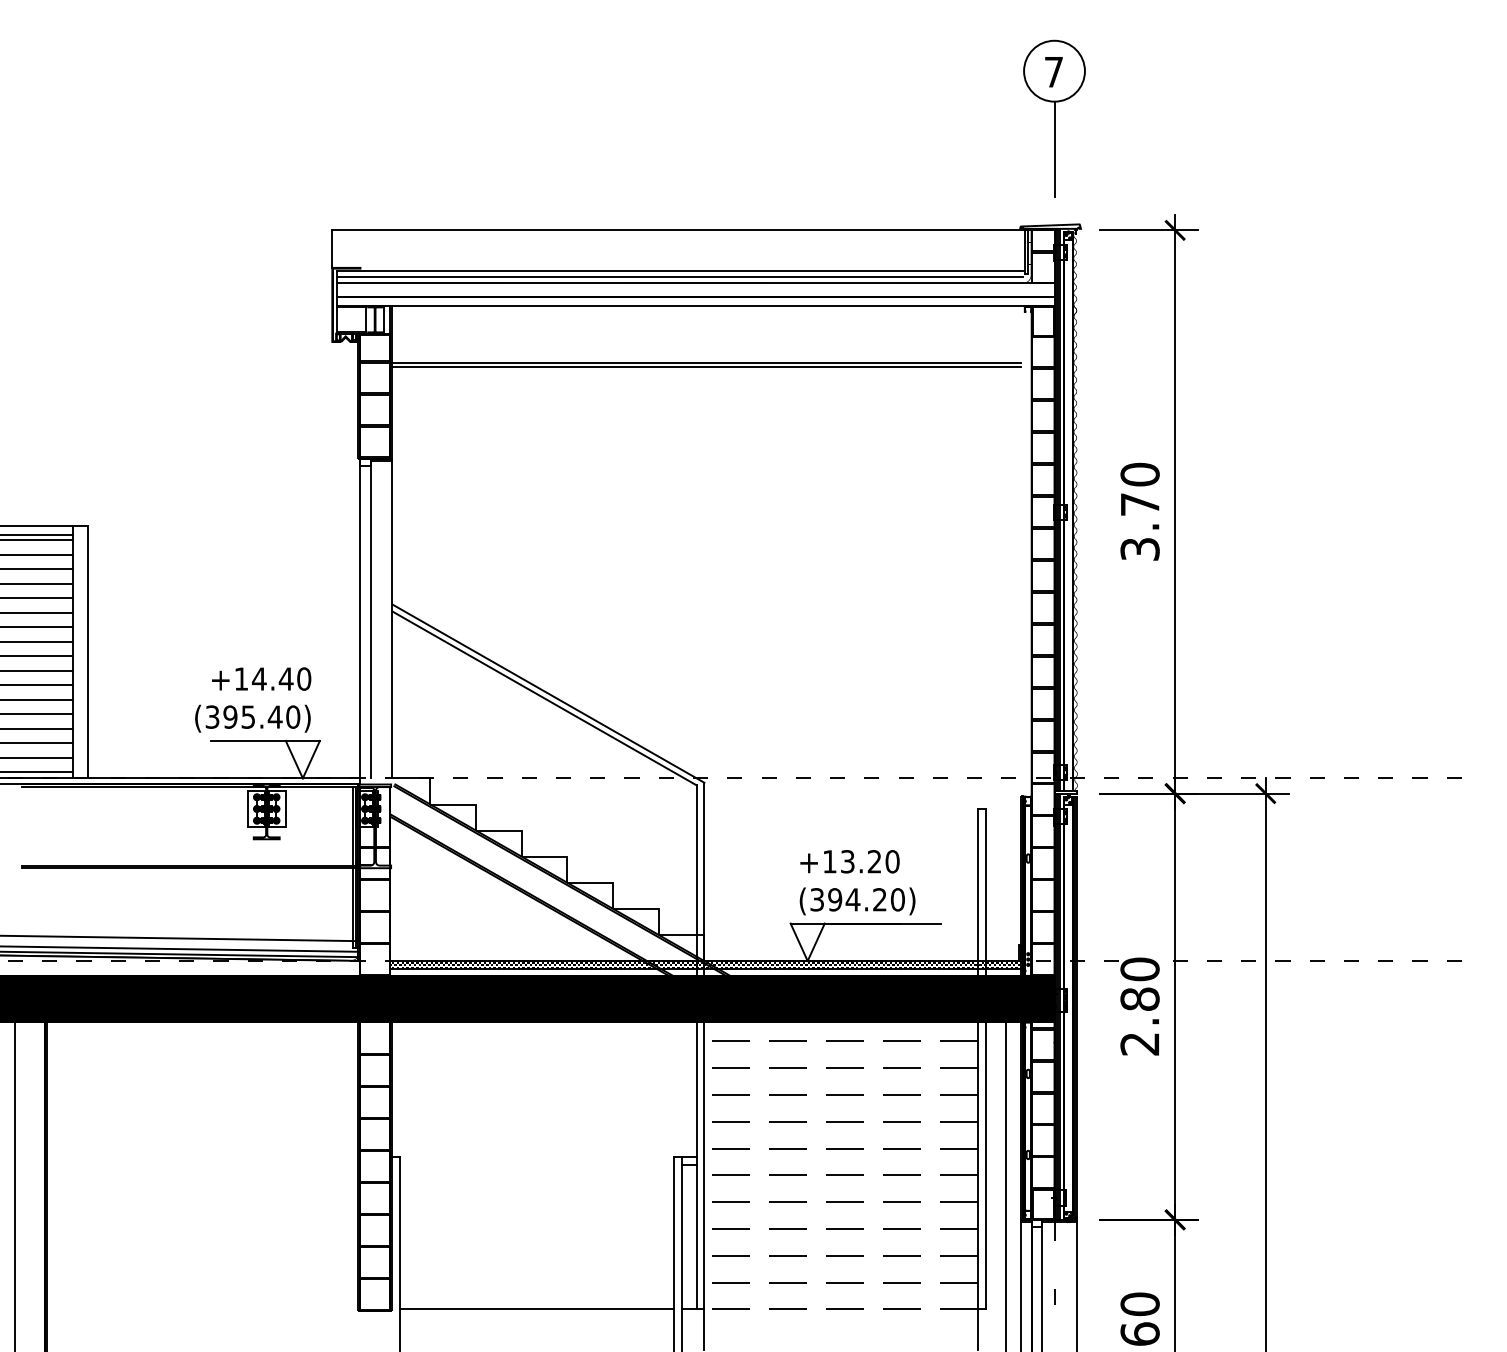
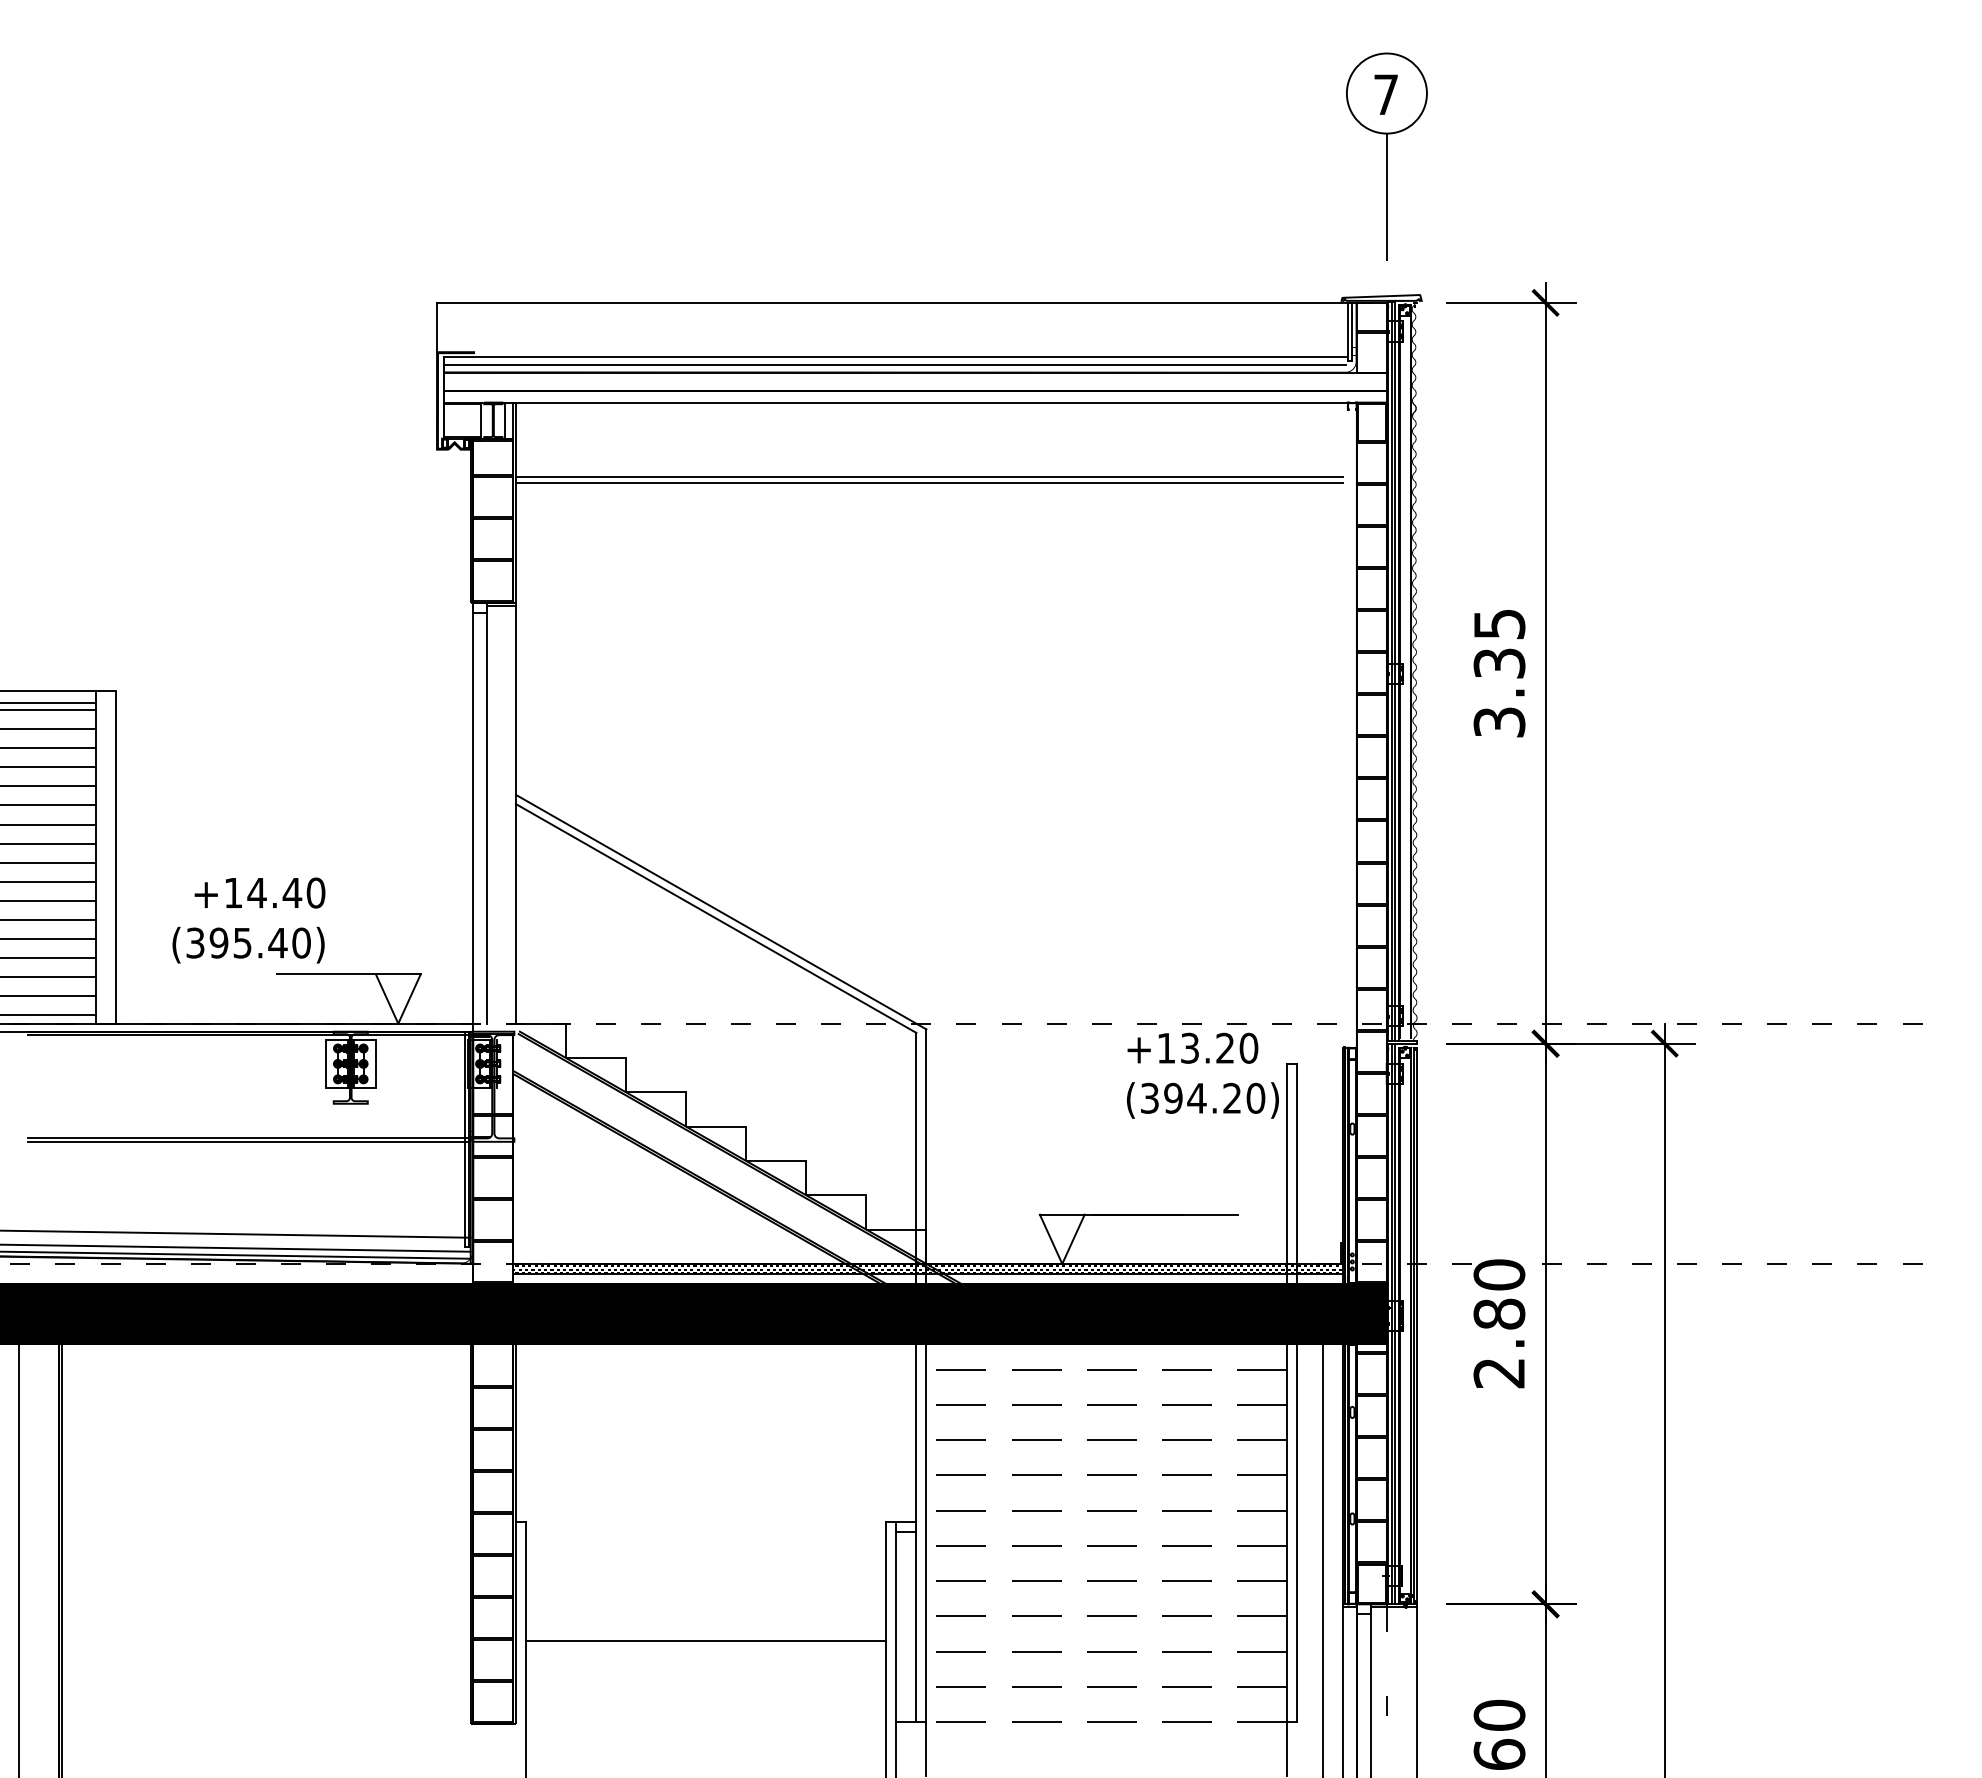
text: (1140, 489) -> (1499, 643), 3.70 -> 3.35
text: (252, 699) -> (248, 920), moved
text: (857, 882) -> (1202, 1075), moved
line: (536, 1309) -> (705, 1641), moved

